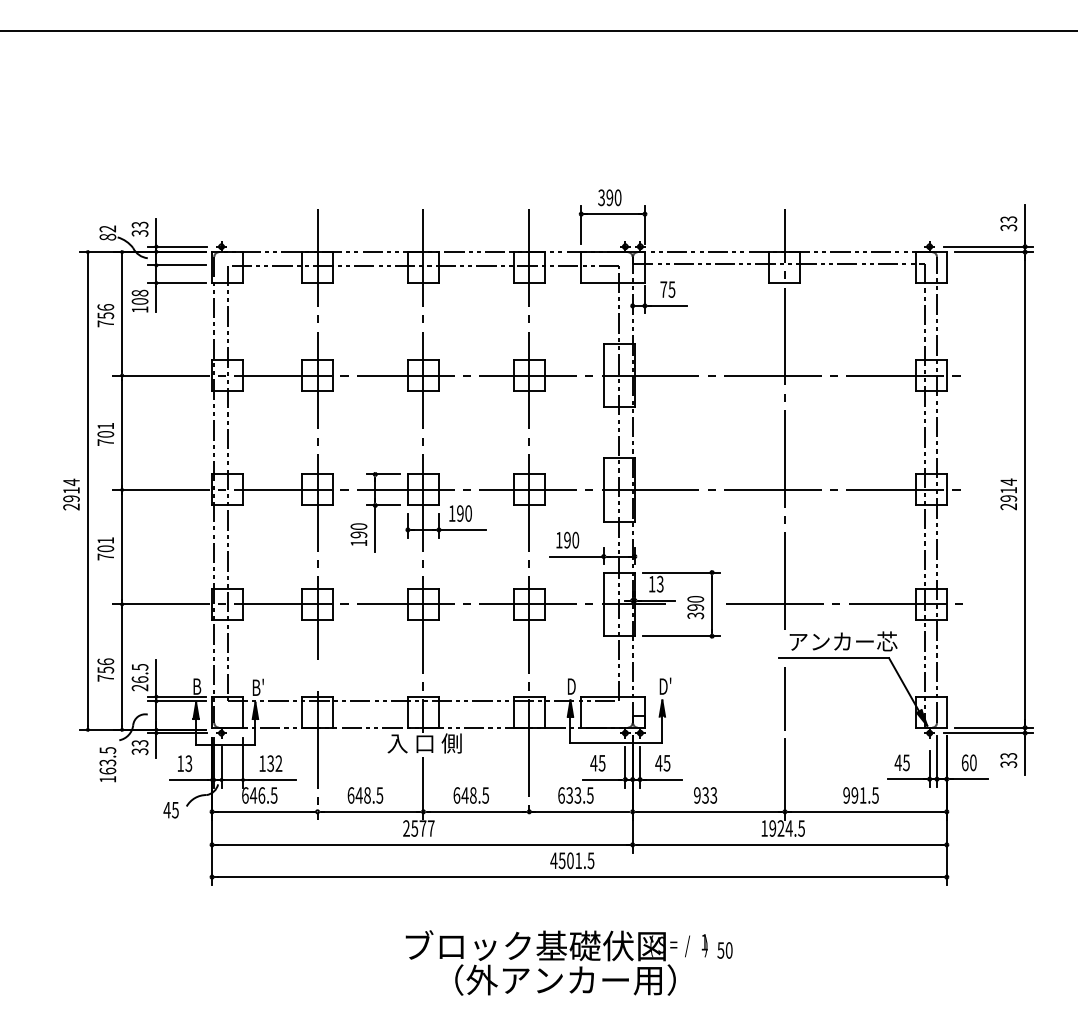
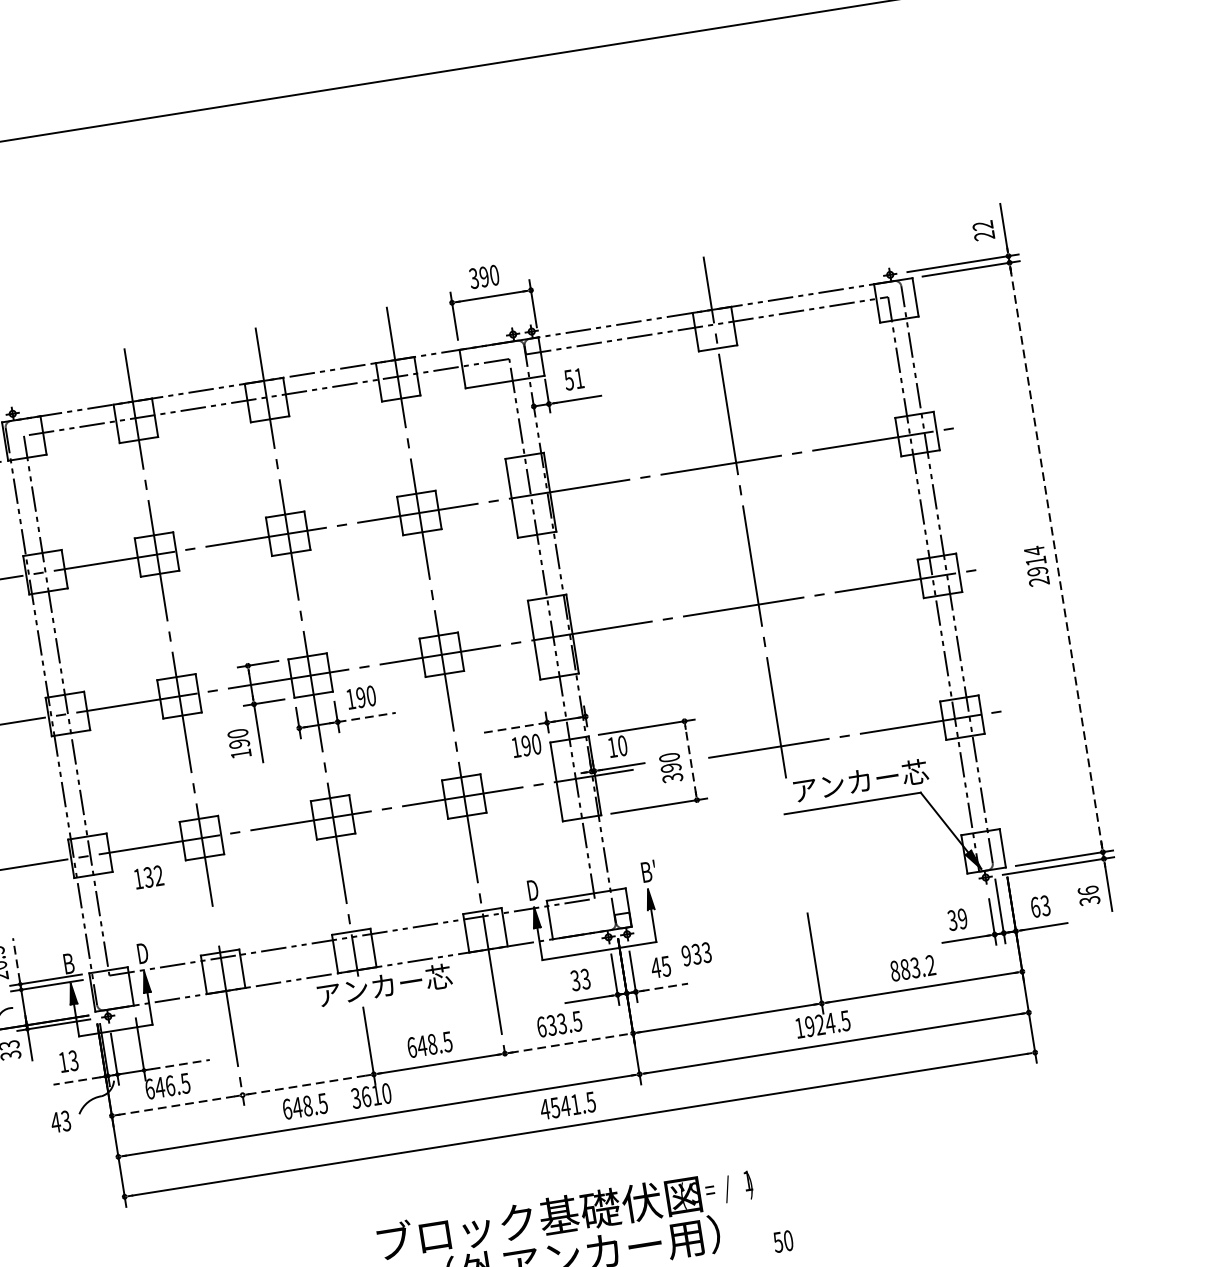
text: (1009, 223) -> (984, 230), 33 -> 22
text: (667, 289) -> (573, 379), 75 -> 51
line: (1025, 489) -> (1056, 556), solid -> dashed
line: (462, 529) -> (366, 716), solid -> dashed
text: (567, 539) -> (526, 745), moved
line: (576, 556) -> (513, 727), solid -> dashed
text: (659, 584) -> (621, 746), 13 -> 10
line: (712, 604) -> (691, 760), solid -> dashed
line: (156, 677) -> (16, 960), solid -> dashed
text: (666, 685) -> (650, 870), D' -> B'
text: (258, 686) -> (144, 951), B' -> D
line: (784, 699) -> (799, 864), removed
text: (441, 743) -> (382, 986), 入 口 側 -> アンカー芯
text: (1008, 755) -> (1087, 889), 33 -> 36
text: (597, 762) -> (579, 979), 45 -> 33
text: (901, 762) -> (956, 919), 45 -> 39
text: (973, 762) -> (1045, 905), 60 -> 63
text: (270, 763) -> (148, 877), moved
line: (188, 779) -> (76, 1080), solid -> dashed
line: (273, 779) -> (181, 1063), solid -> dashed
line: (663, 779) -> (664, 987), solid -> dashed
text: (365, 795) -> (305, 1106), moved
text: (705, 795) -> (696, 954), moved
text: (860, 795) -> (912, 968), 991.5 -> 883.2
text: (175, 809) -> (66, 1120), 45 -> 43
line: (264, 811) -> (176, 1105), solid -> dashed
line: (370, 811) -> (308, 1084), solid -> dashed
line: (580, 811) -> (568, 1043), solid -> dashed
text: (418, 828) -> (370, 1096), 2577 -> 3610
text: (570, 860) -> (565, 1105), 4501.5 -> 4541.5
text: (724, 950) -> (782, 1241), moved

